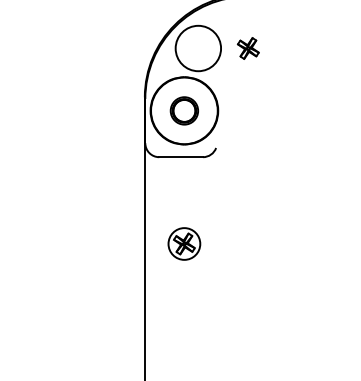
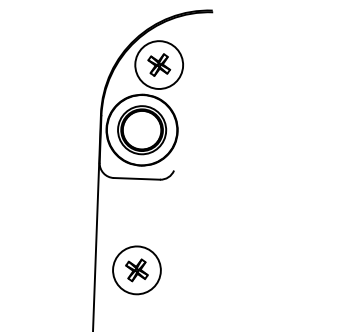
part: (247, 48) -> (158, 65), moved
part: (184, 110) -> (142, 129), size x1.67
circle: (184, 243) -> (137, 269), size x1.43

